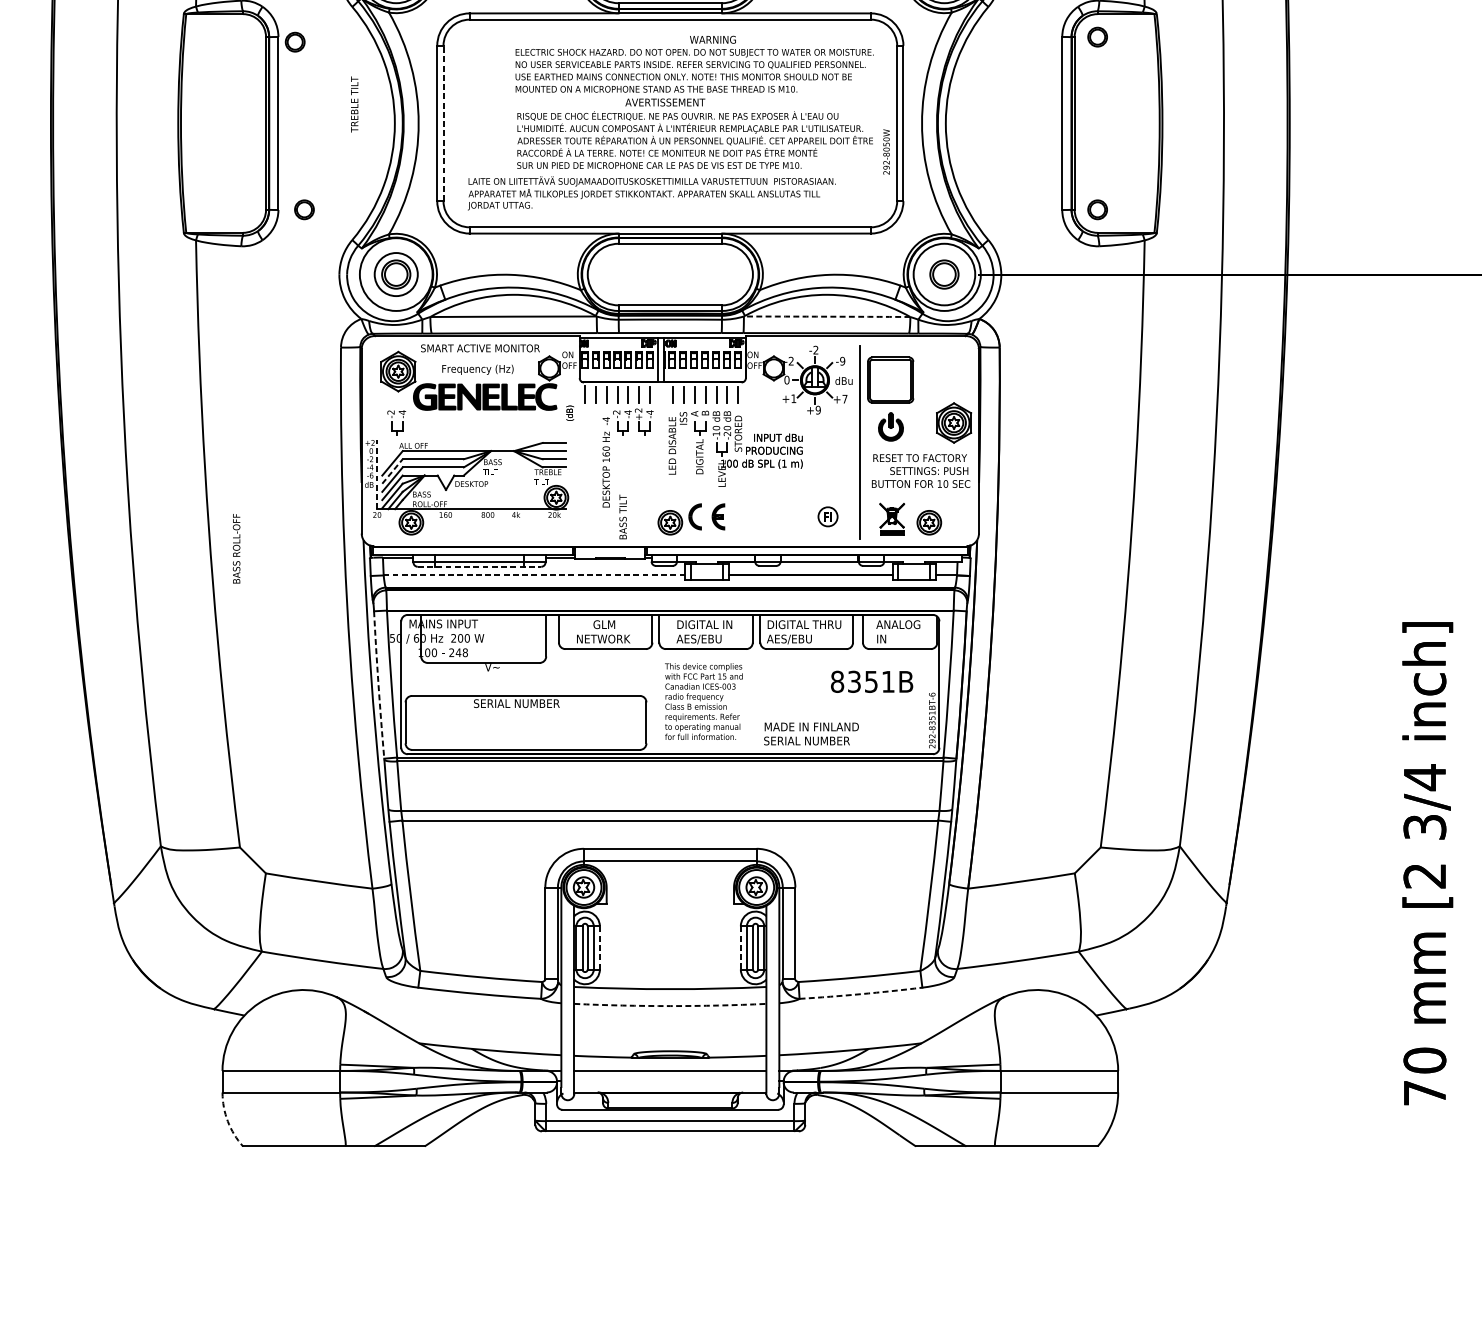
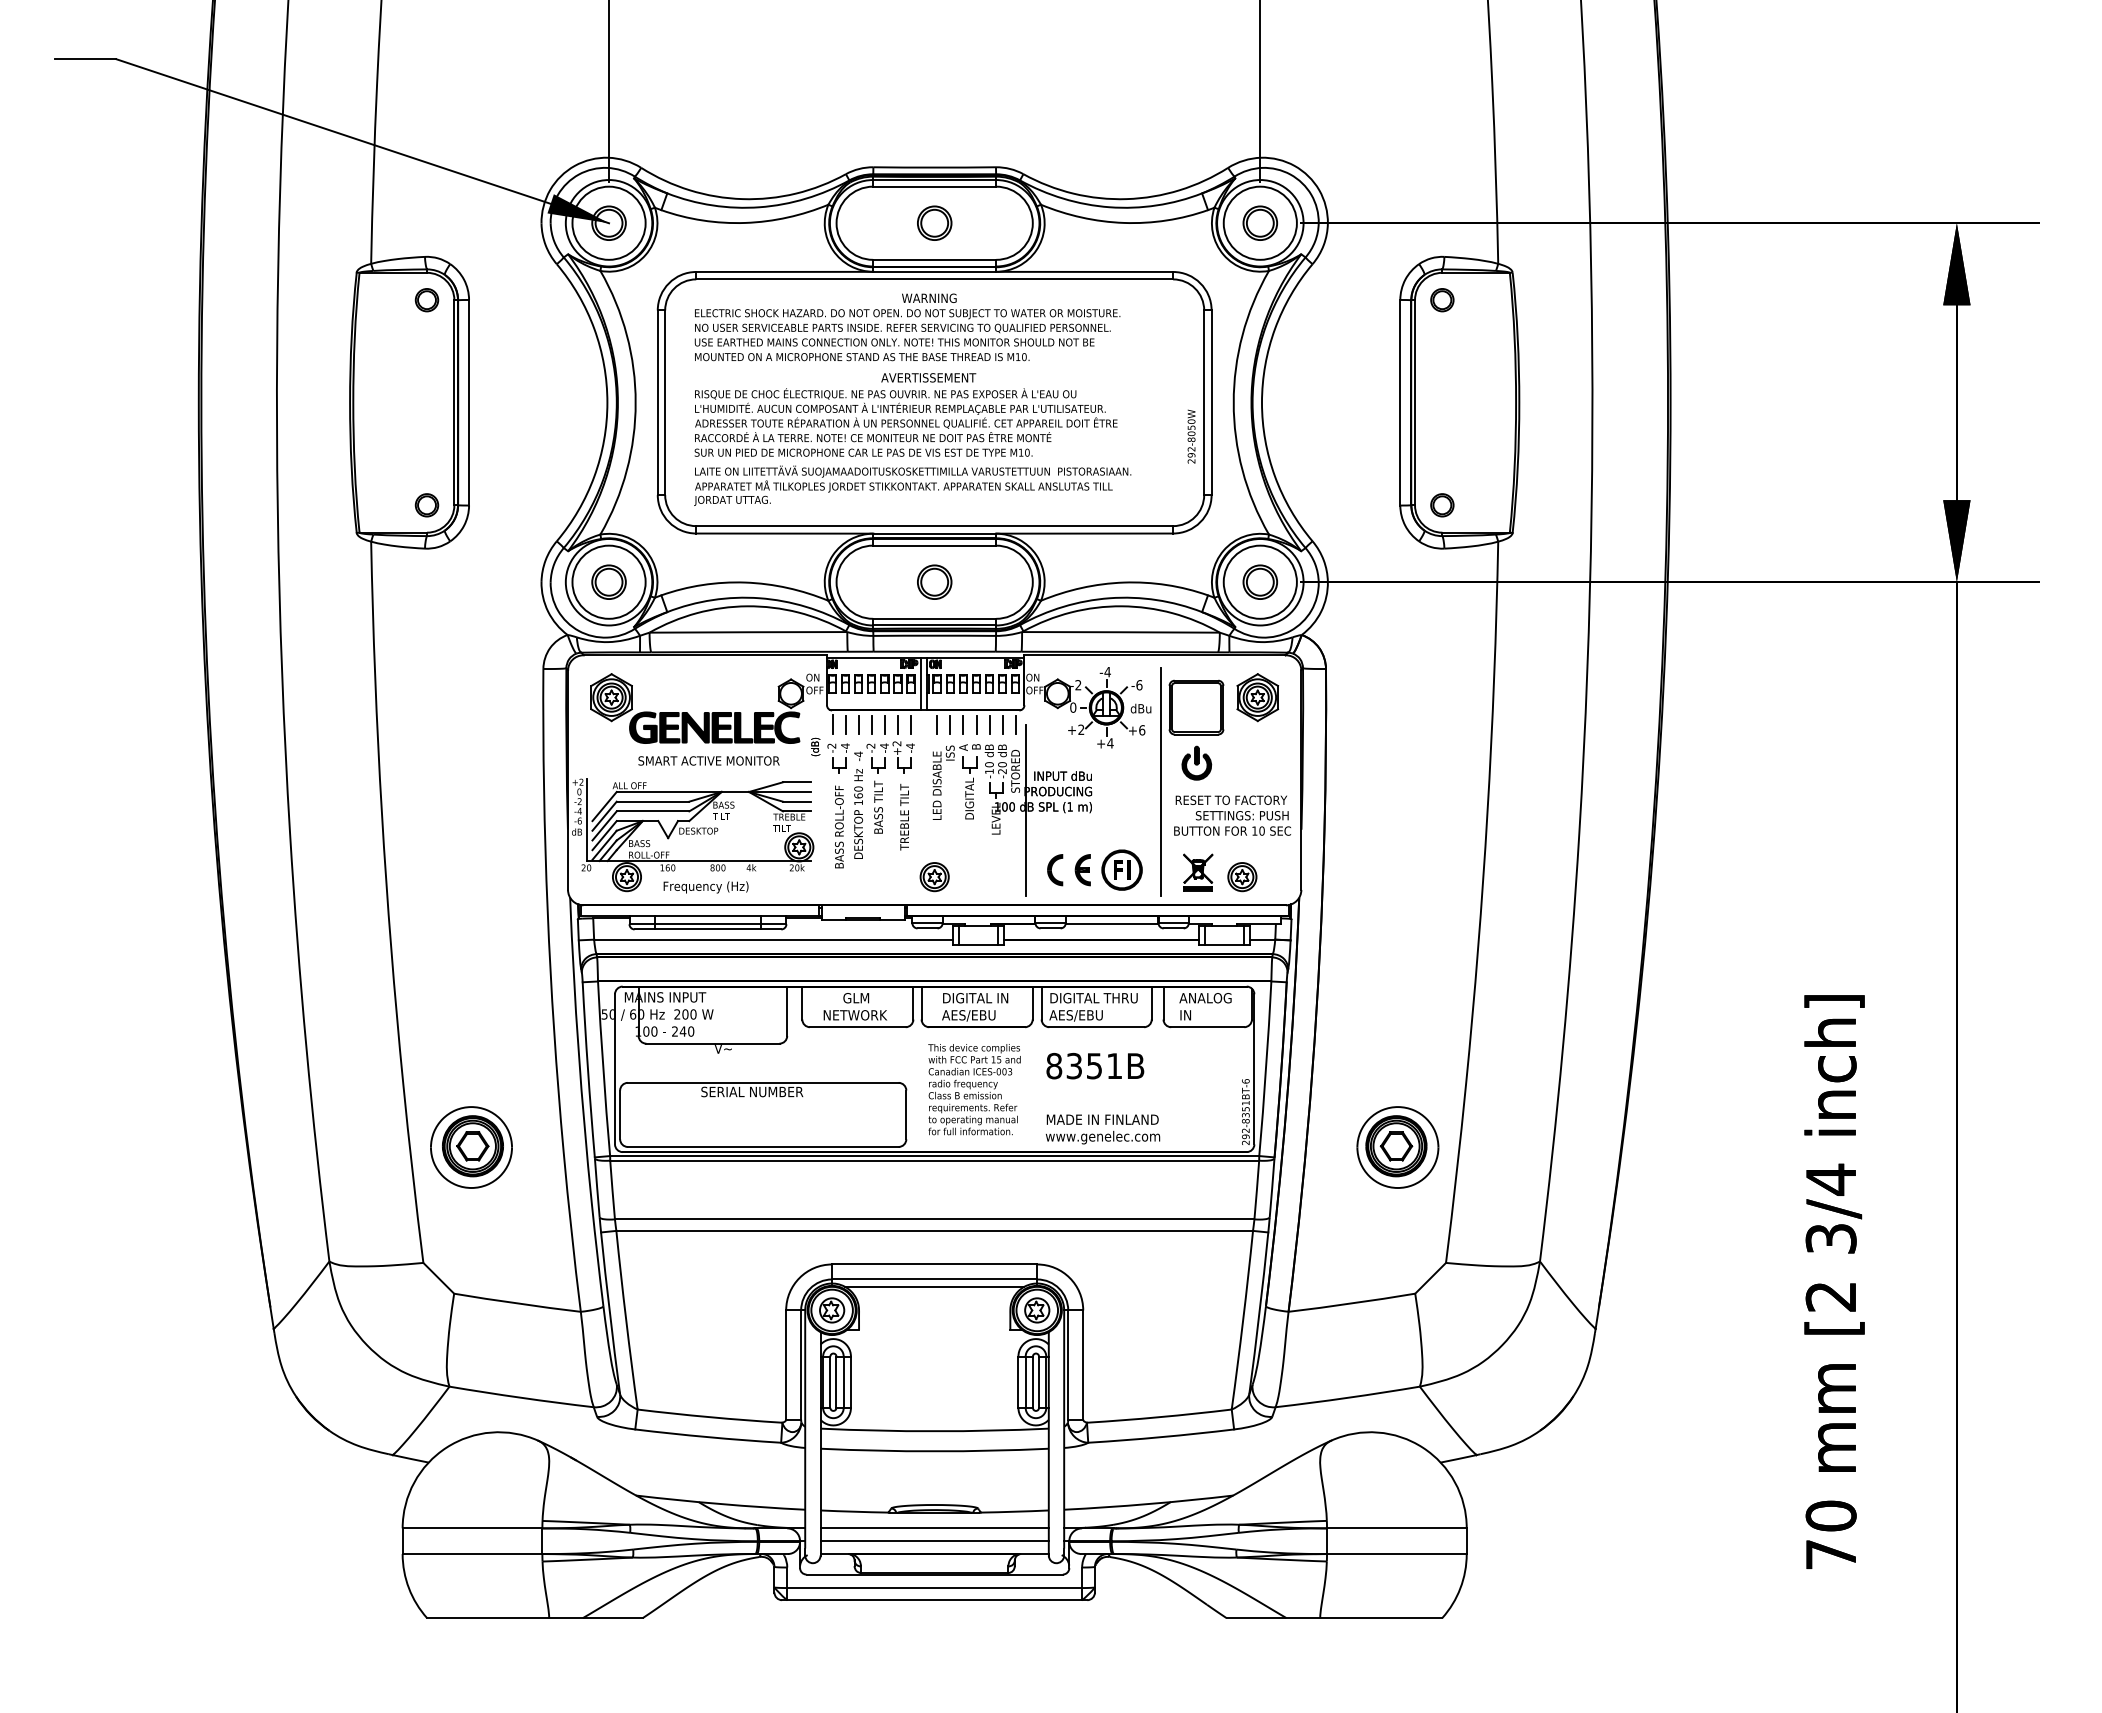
part: (294, 42) -> (426, 300), moved
text: (694, 64) -> (907, 327), moved
text: (354, 103) -> (904, 816), moved
line: (443, 123) -> (665, 402), dashed -> solid
text: (694, 140) -> (905, 422), moved
part: (304, 209) -> (426, 505), moved
circle: (395, 273) -> (608, 581), size x1.43
part: (670, 273) -> (934, 581), added
arc: (826, 316) -> (1120, 632), dashed -> solid
text: (479, 348) -> (708, 760), moved
text: (815, 349) -> (1107, 671), -2 -> -4
text: (842, 361) -> (1139, 685), -9 -> -6
text: (477, 369) -> (705, 887), moved
text: (793, 398) -> (1081, 729), +1 -> +2
text: (845, 399) -> (1142, 730), +7 -> +6
text: (818, 410) -> (1110, 743), +9 -> +4
part: (396, 422) -> (838, 758), moved
part: (953, 422) -> (1257, 697), moved
line: (746, 466) -> (1025, 810), added
line: (392, 471) -> (604, 816), dashed -> solid
line: (377, 474) -> (586, 819), dashed -> solid
text: (623, 516) -> (878, 806), moved
part: (827, 516) -> (1121, 869), size x1.67
part: (706, 517) -> (1068, 870), moved
text: (236, 548) -> (839, 826), moved
line: (479, 566) -> (708, 929), dashed -> solid
line: (533, 575) -> (772, 939), dashed -> solid
text: (465, 652) -> (691, 1031), 248 -> 240
text: (872, 682) -> (1095, 1066), moved
arc: (378, 684) -> (588, 1069), dashed -> solid
text: (811, 741) -> (1102, 1137), SERIAL NUMBER -> www.genelec.com
part: (280, 750) -> (471, 1147), added
part: (1059, 750) -> (1397, 1147), added
line: (670, 867) -> (934, 1286), added
line: (599, 948) -> (850, 1382), dashed -> solid
line: (740, 948) -> (1018, 1382), dashed -> solid
arc: (861, 994) -> (1161, 1437), dashed -> solid
arc: (670, 1006) -> (934, 1451), dashed -> solid
line: (670, 1081) -> (934, 1540), added
arc: (227, 1121) -> (408, 1588), dashed -> solid

